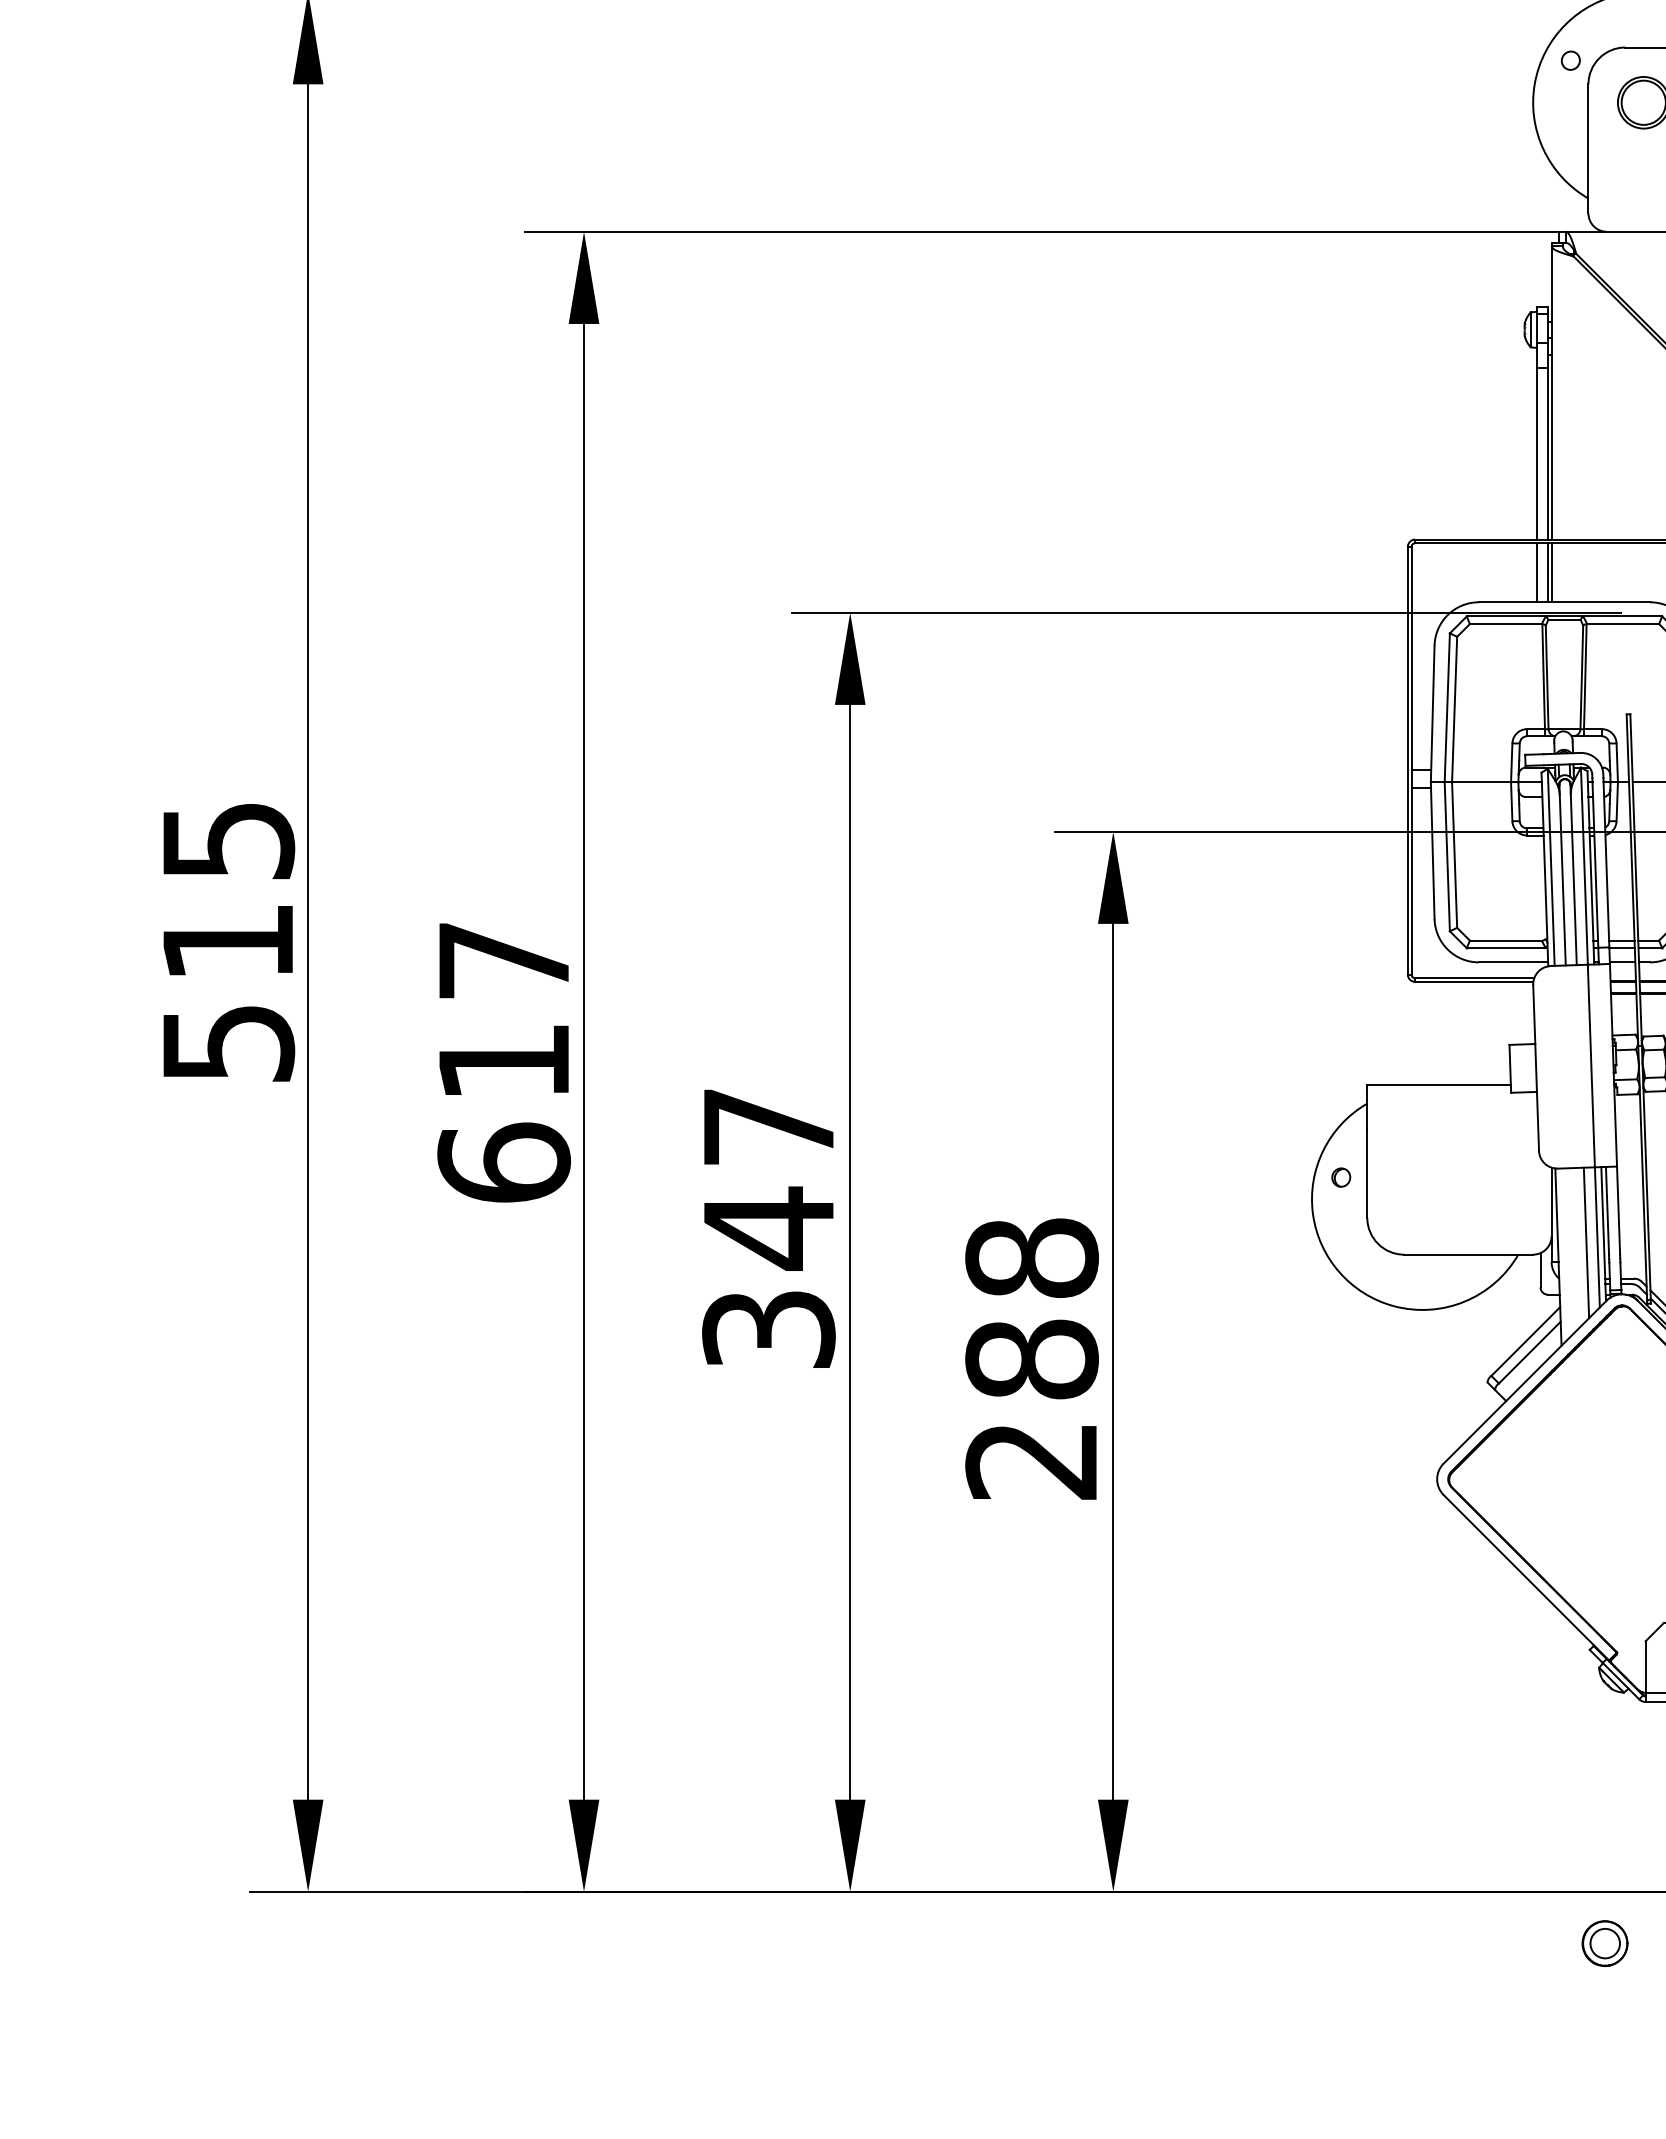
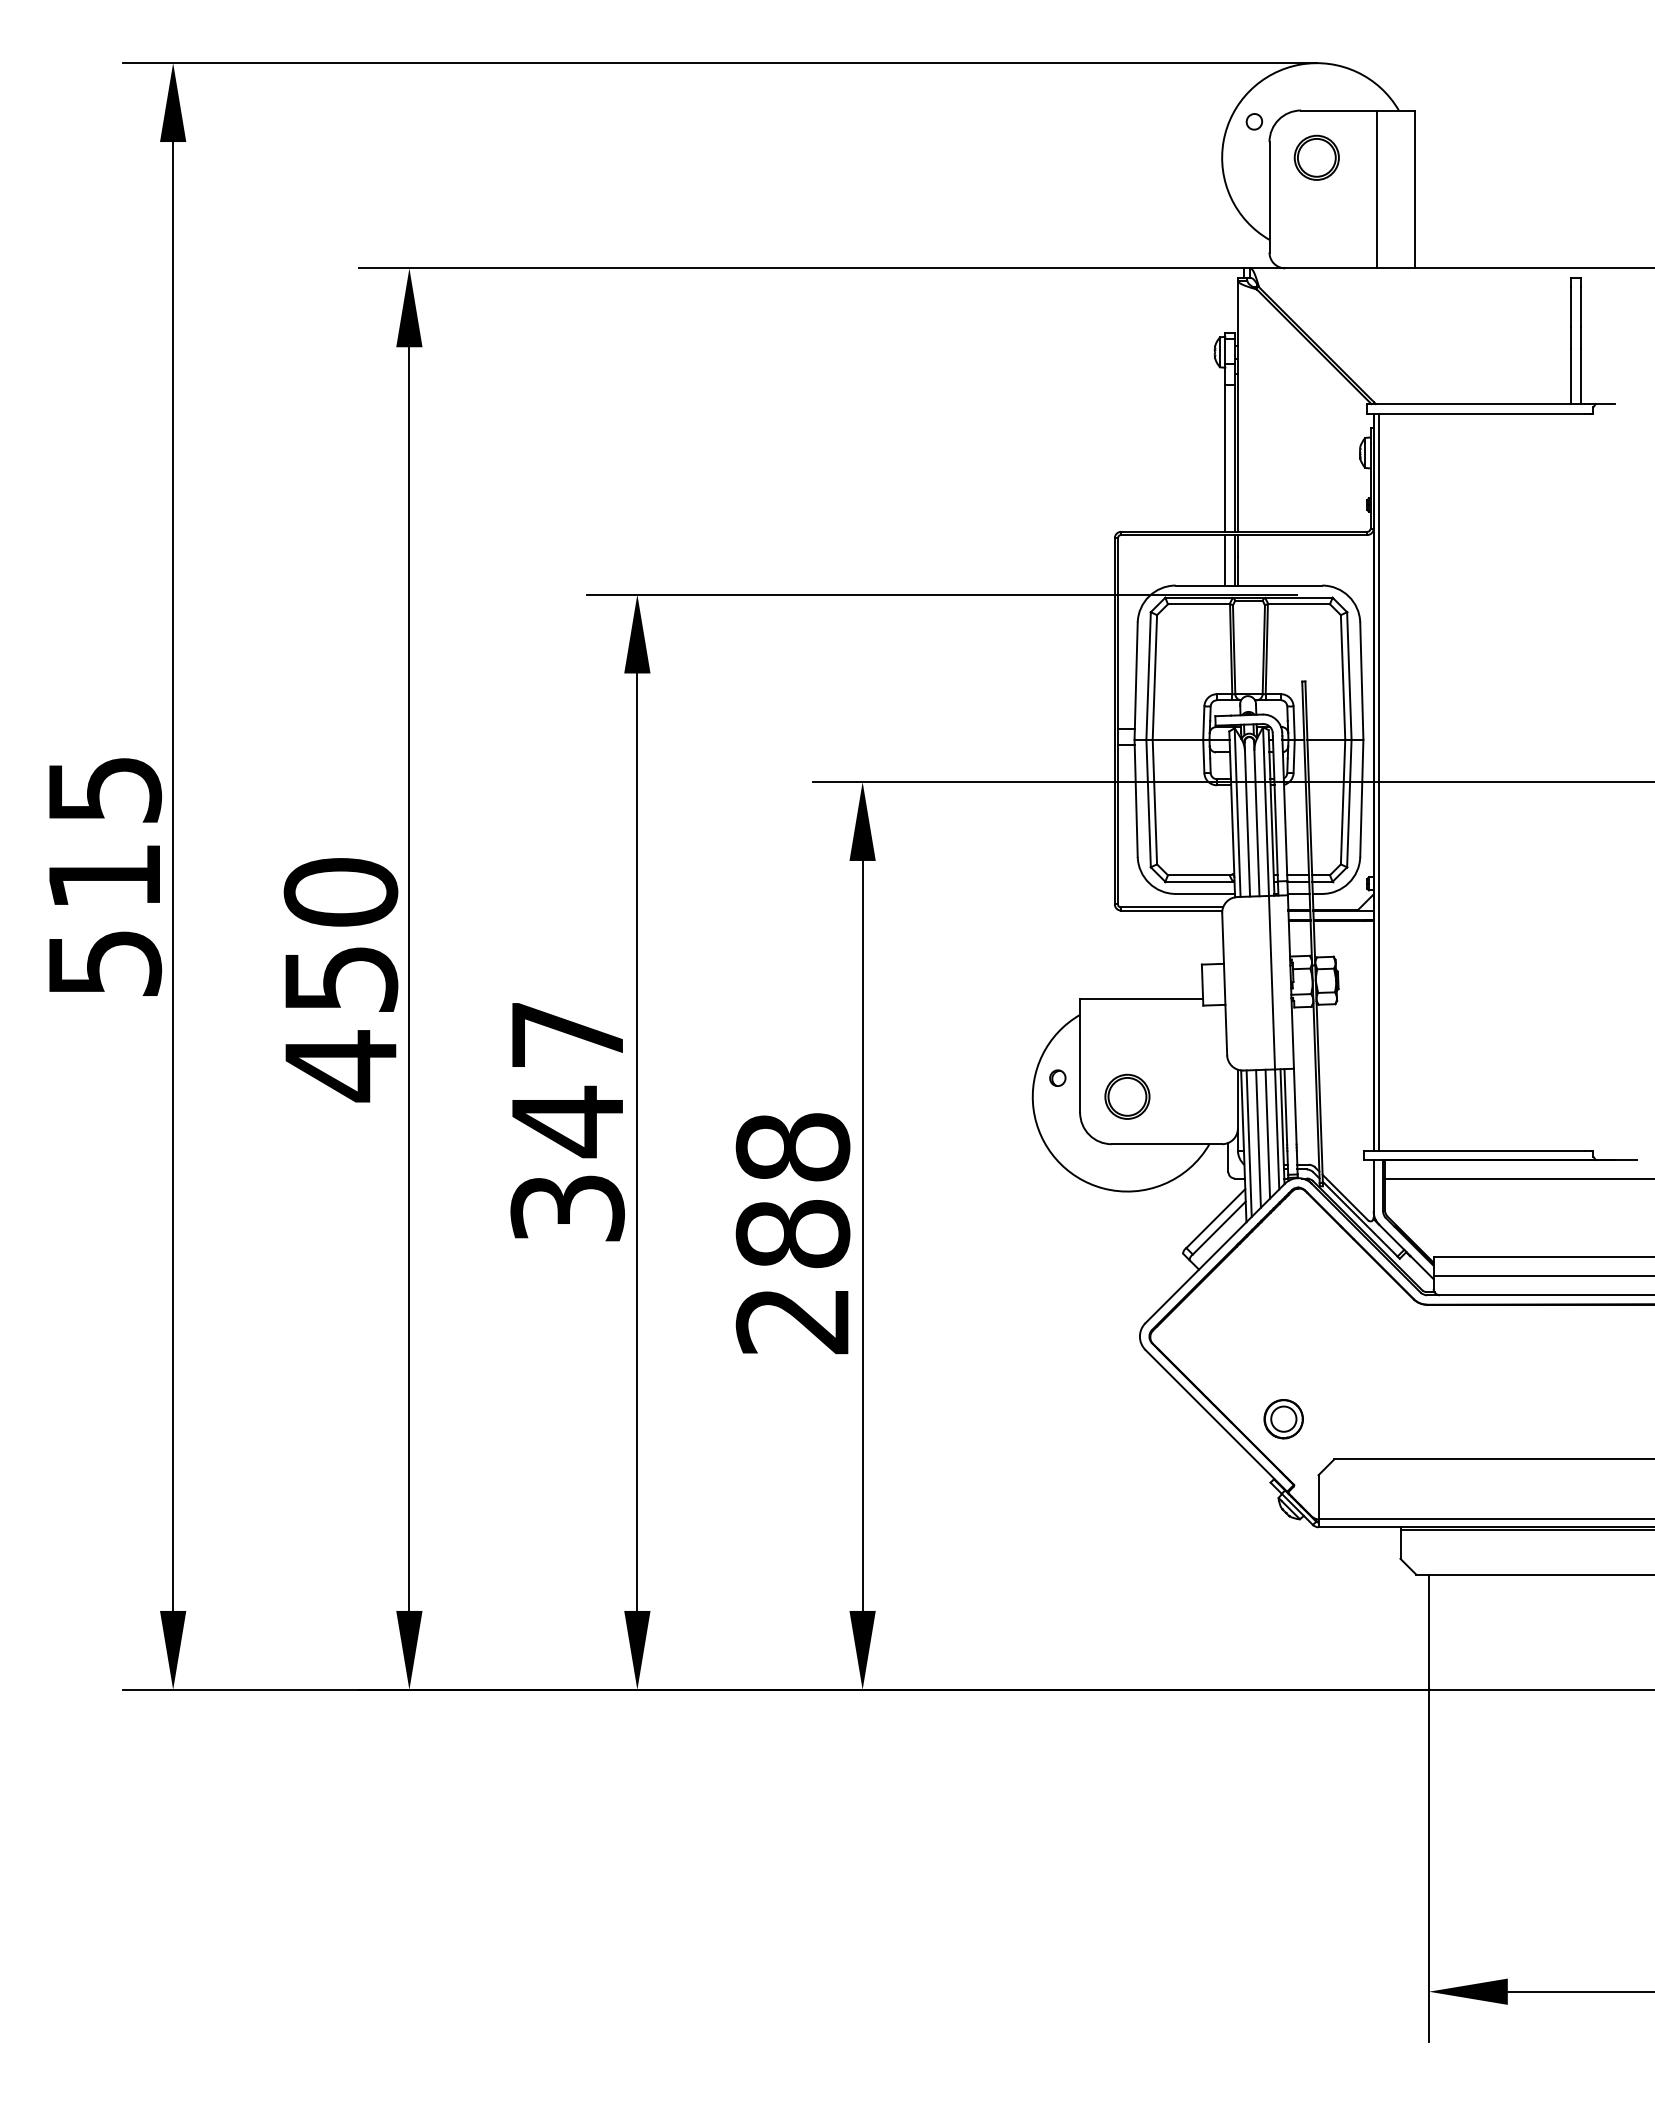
text: (503, 1063) -> (340, 980), 617 -> 450
part: (1422, 1198) -> (1127, 1096), added
line: (1575, 1247) -> (1258, 1138), added
line: (1563, 1253) -> (1248, 1143), added
part: (1604, 1943) -> (1283, 1419), moved

